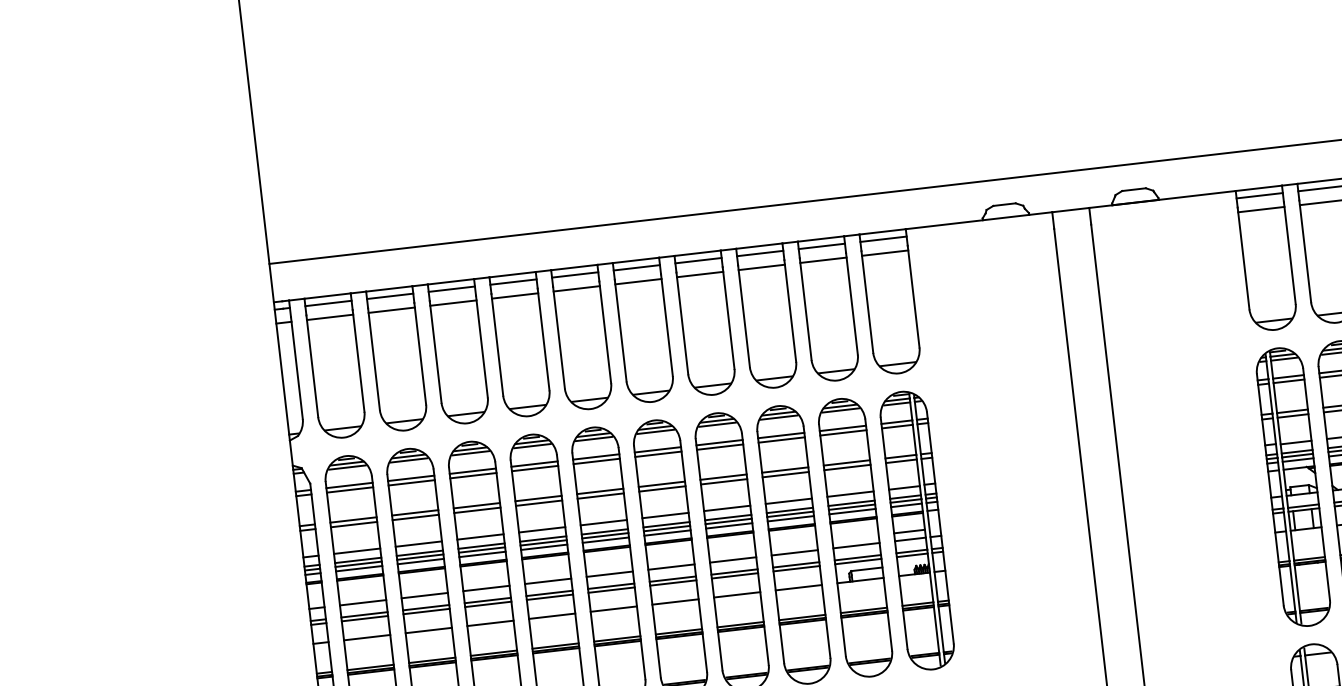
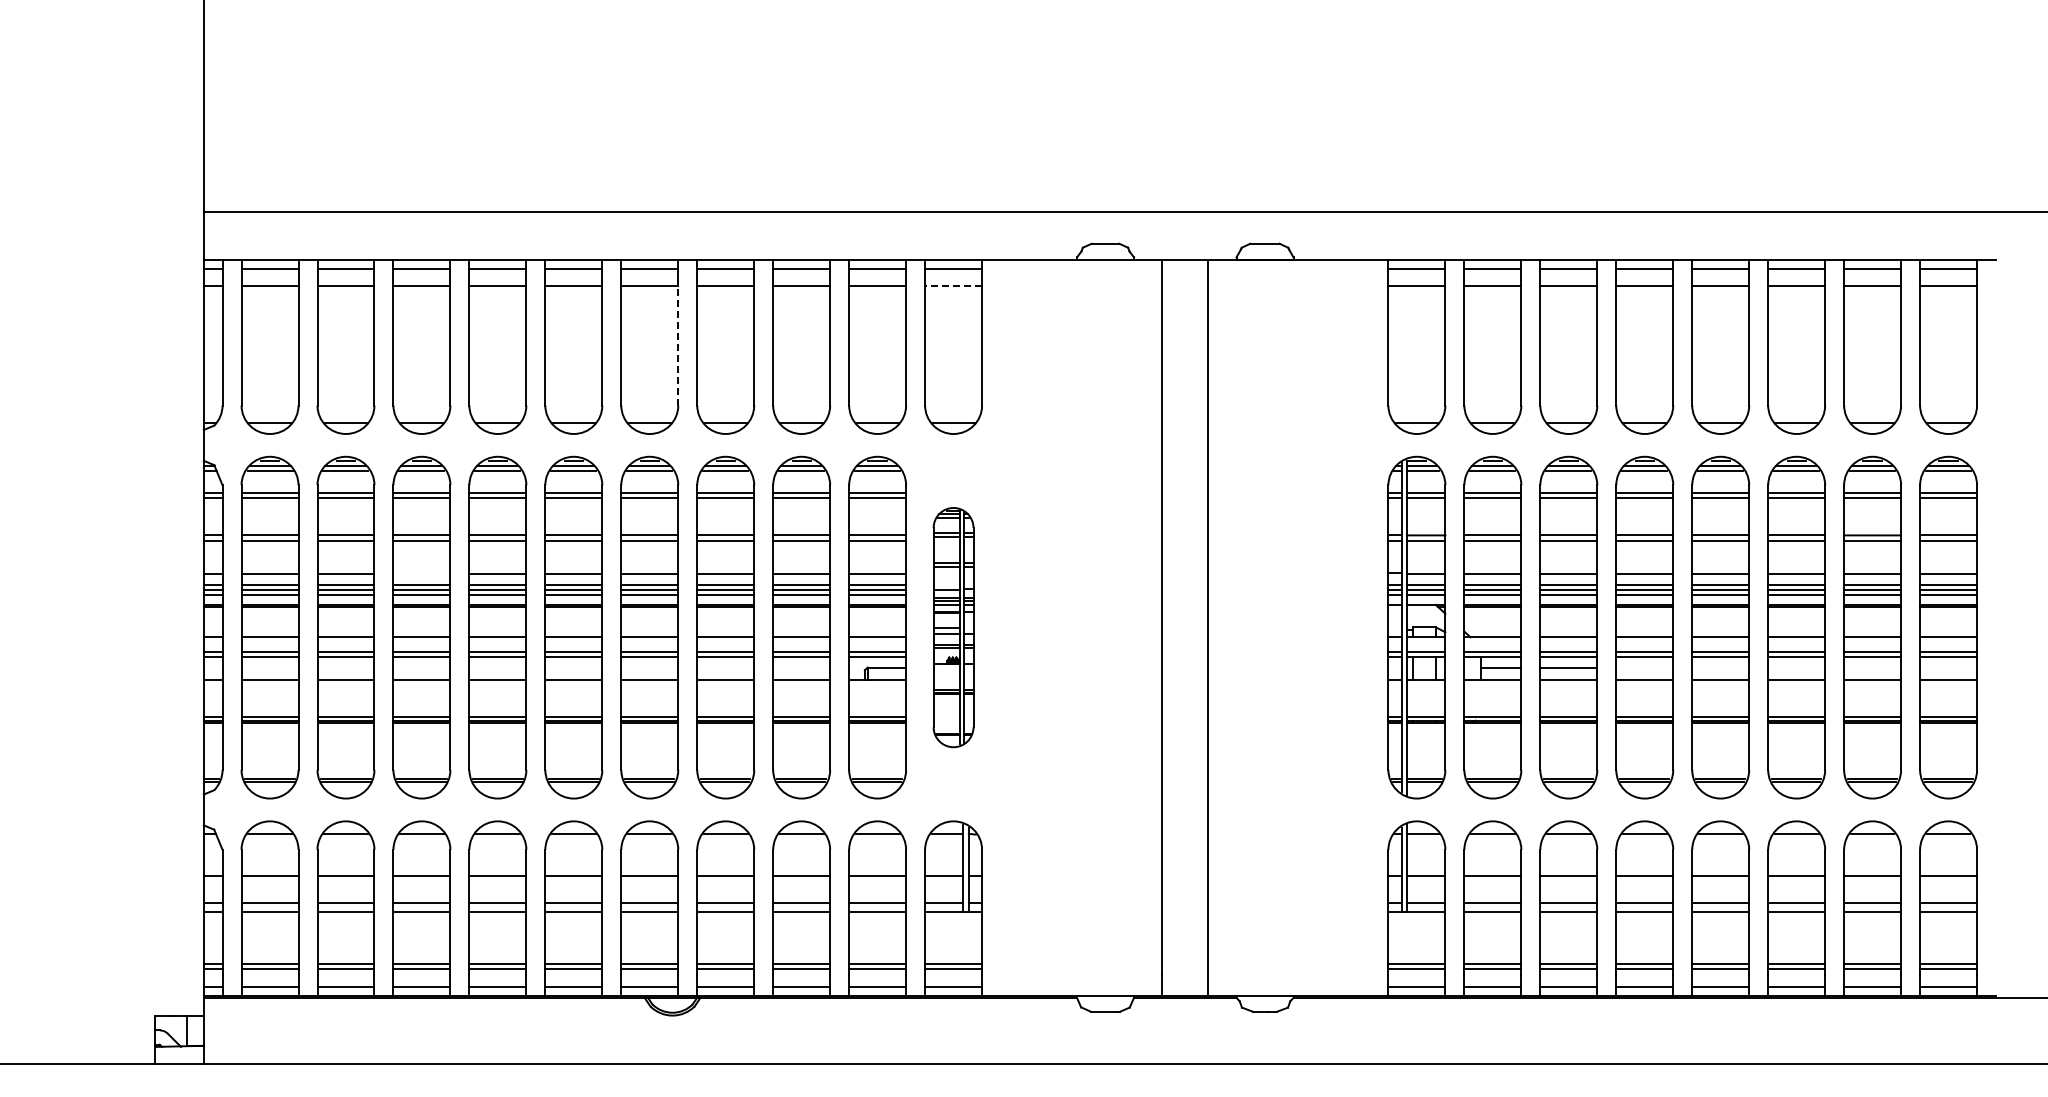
line: (885, 252) -> (953, 285), solid -> dashed
line: (667, 324) -> (678, 342), solid -> dashed
part: (917, 530) -> (953, 627), size x0.7
line: (480, 536) -> (421, 573), removed

